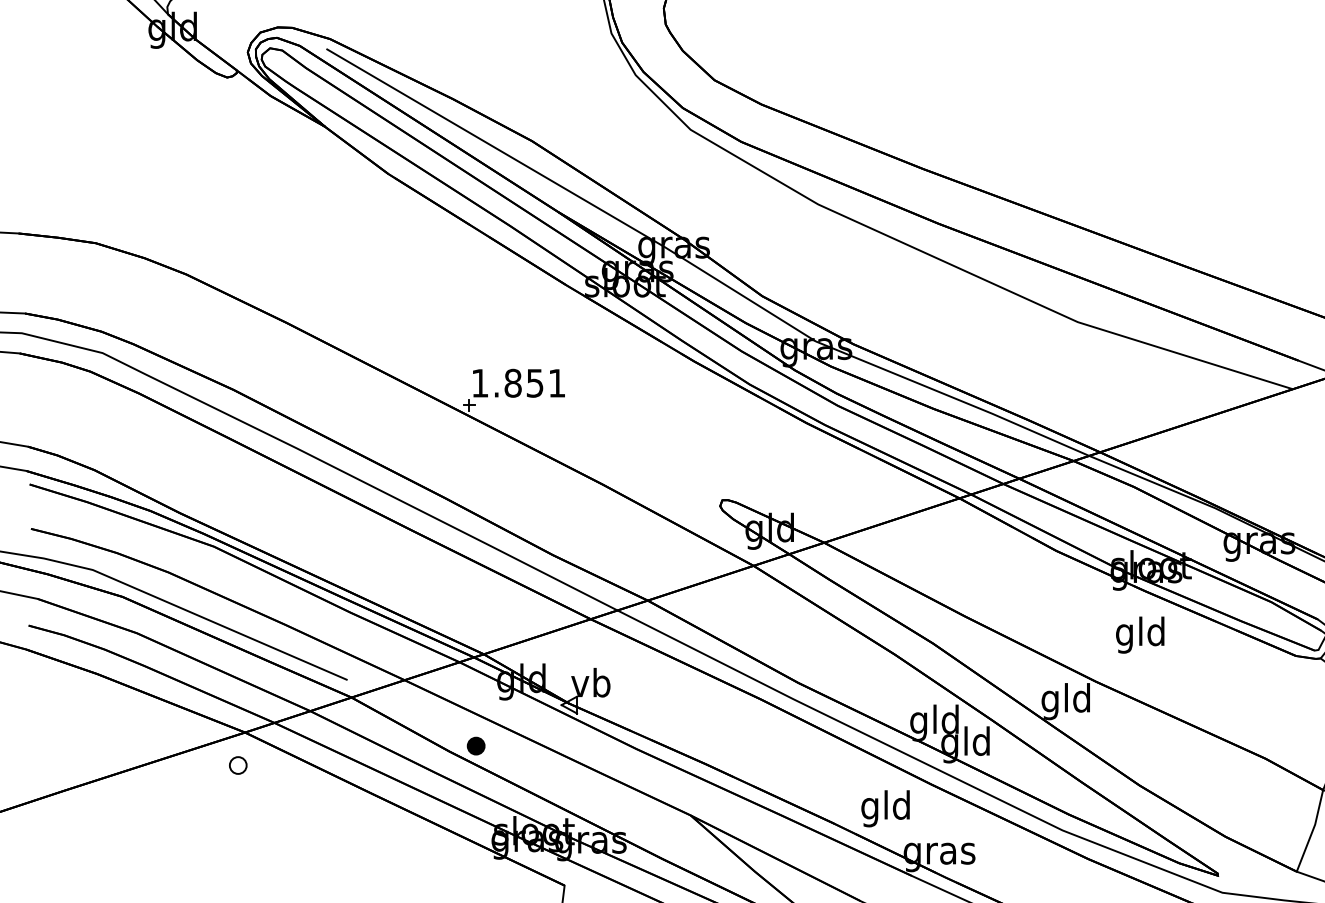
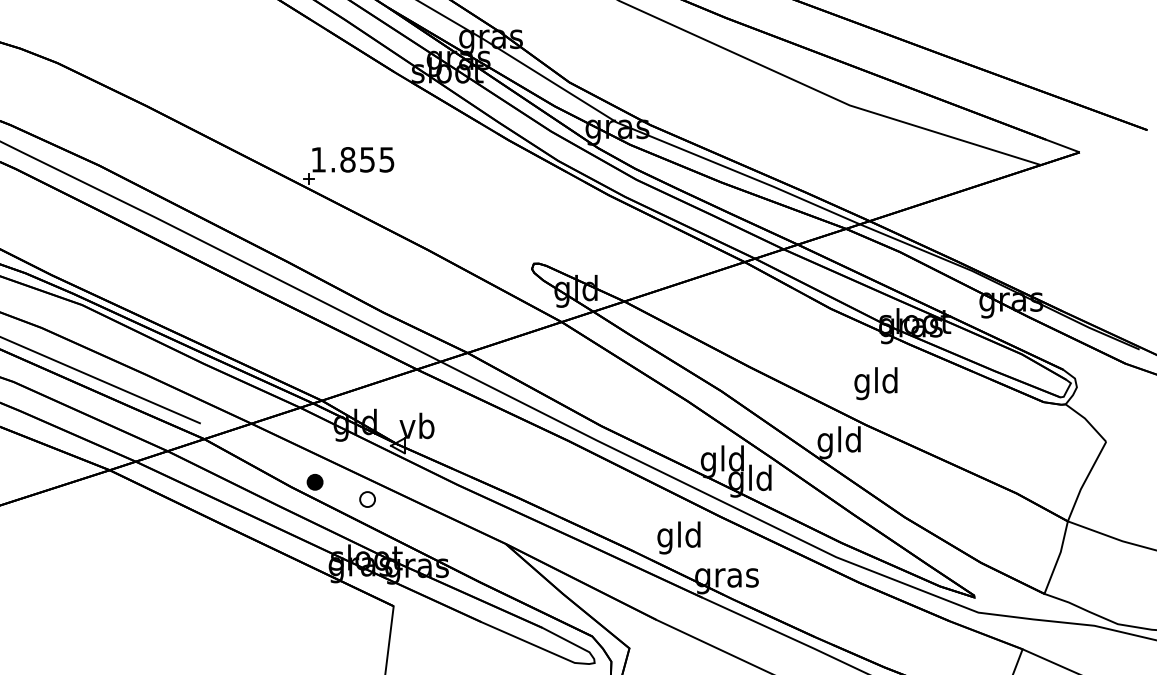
text: (556, 383) -> (386, 159), 1.851 -> 1.855
text: (1140, 634) -> (876, 383), moved
part: (238, 765) -> (367, 499), moved

